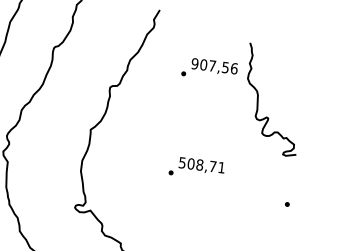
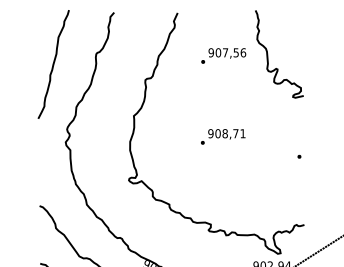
curve: (259, 98) -> (268, 54), moved
text: (181, 162) -> (210, 133), 508,71 -> 908,71

